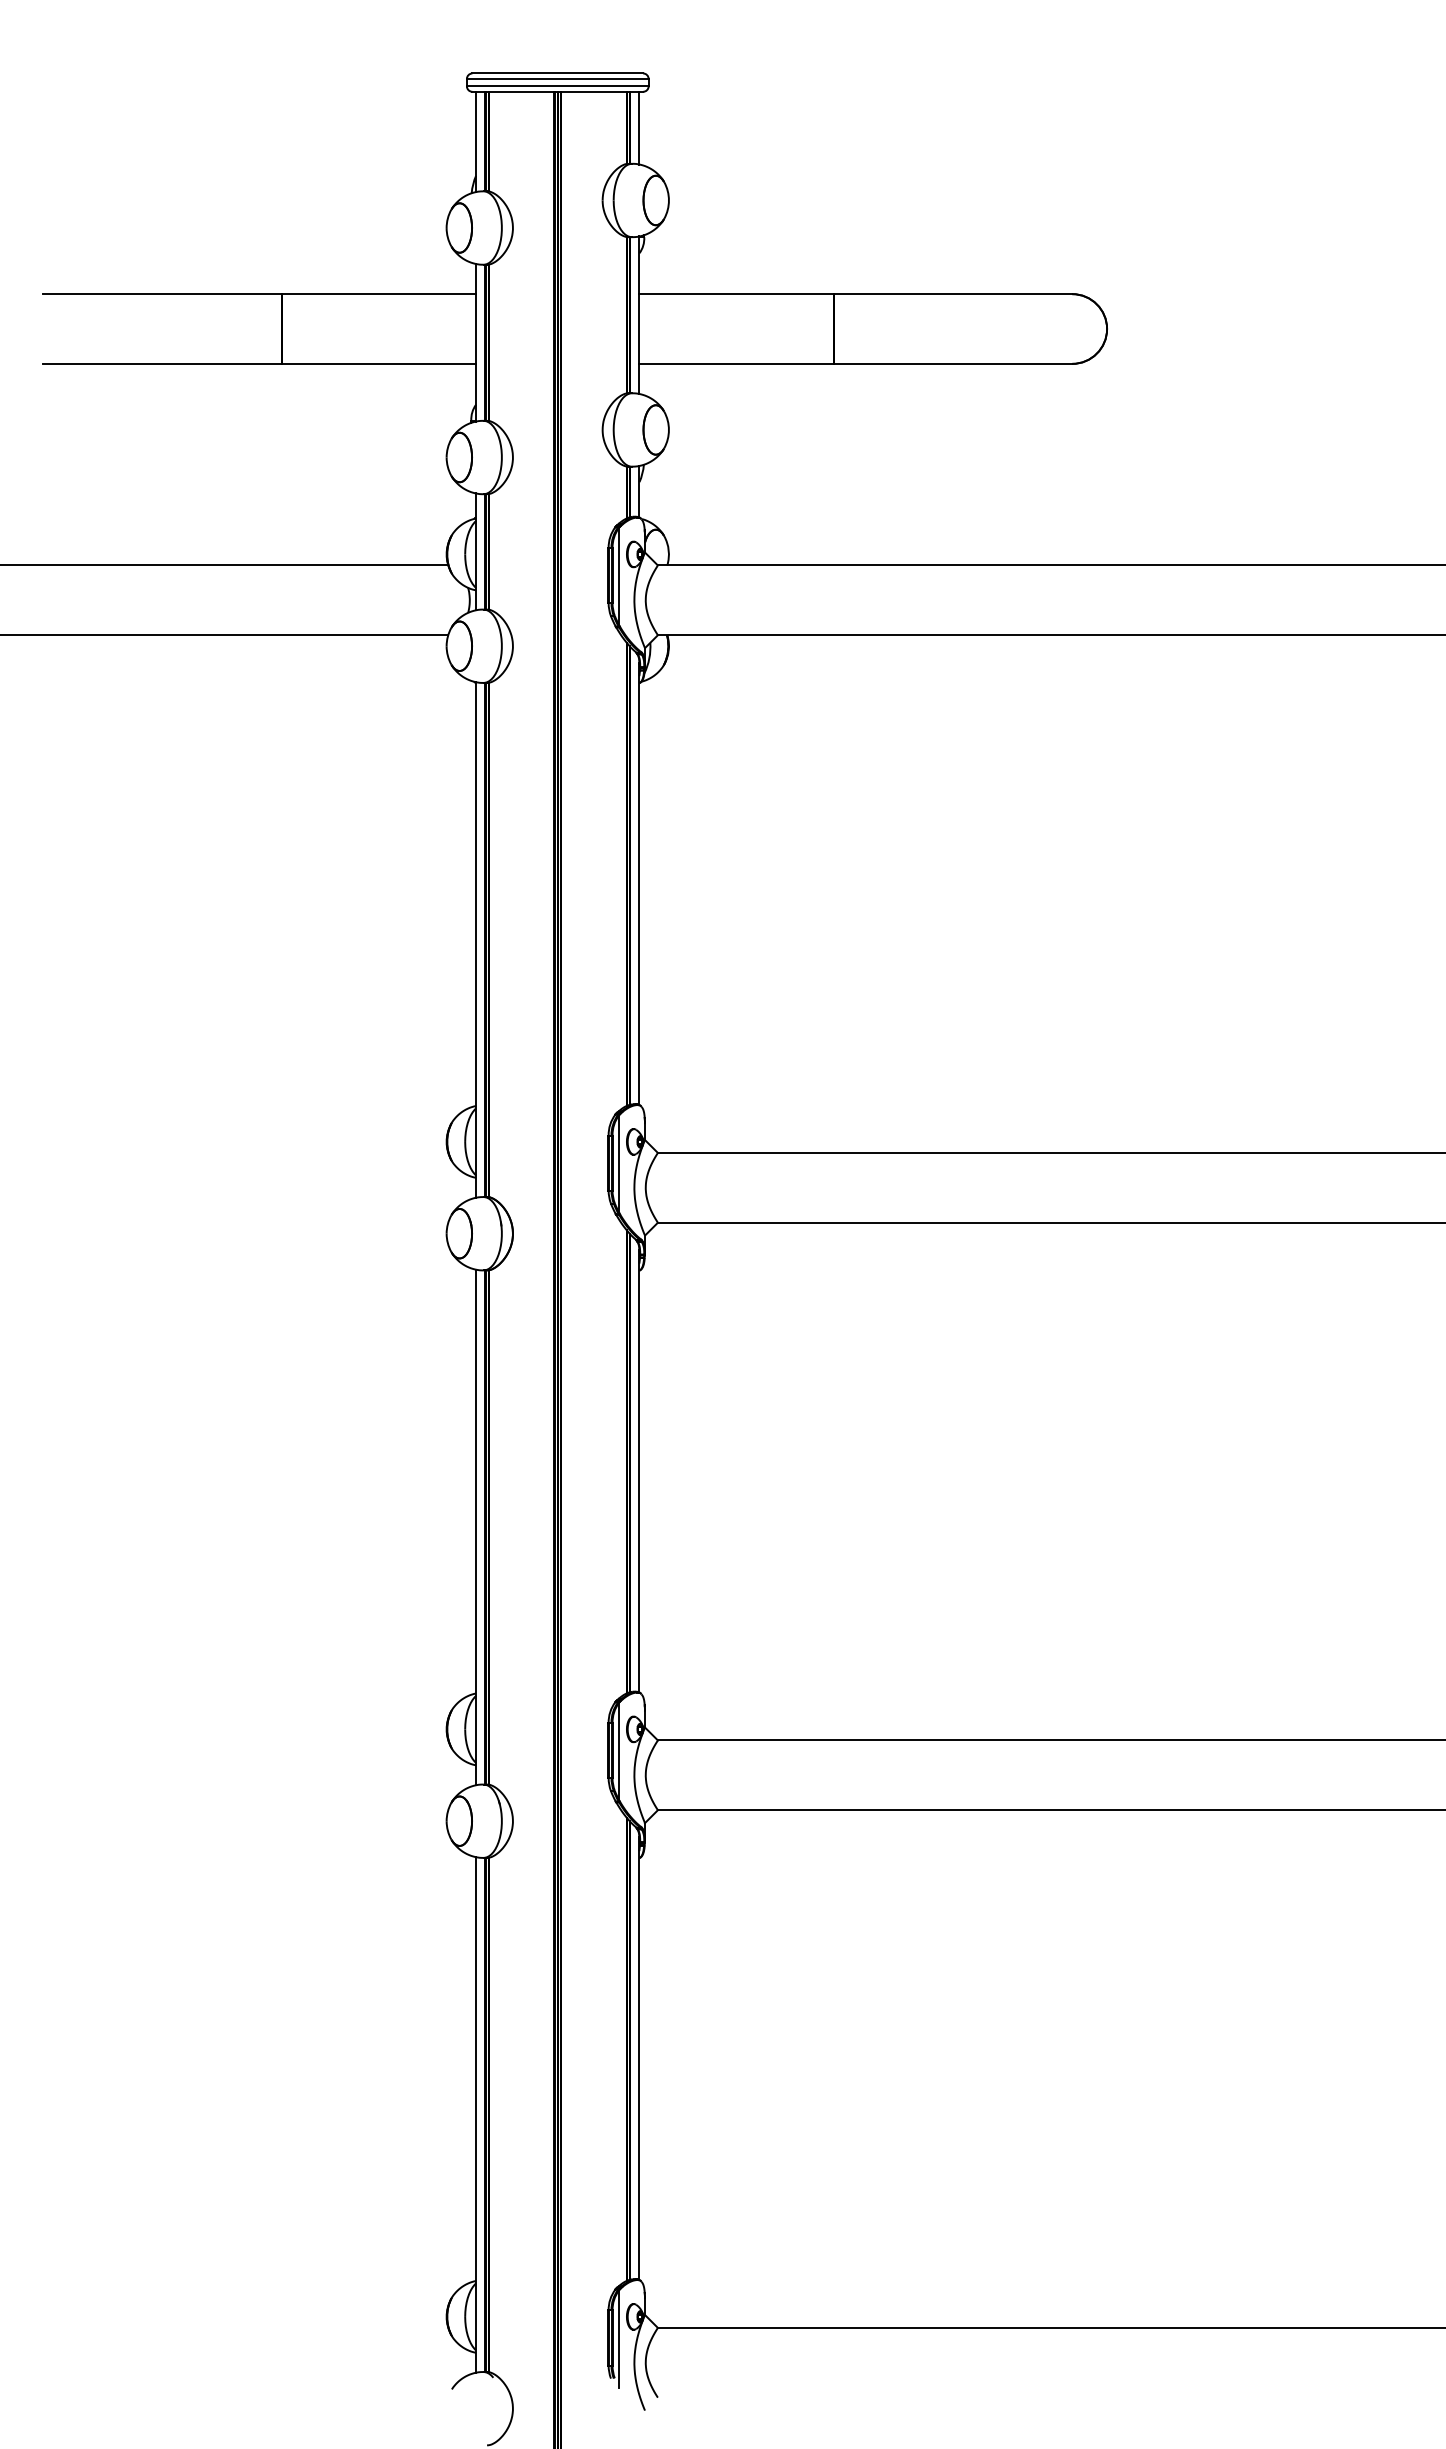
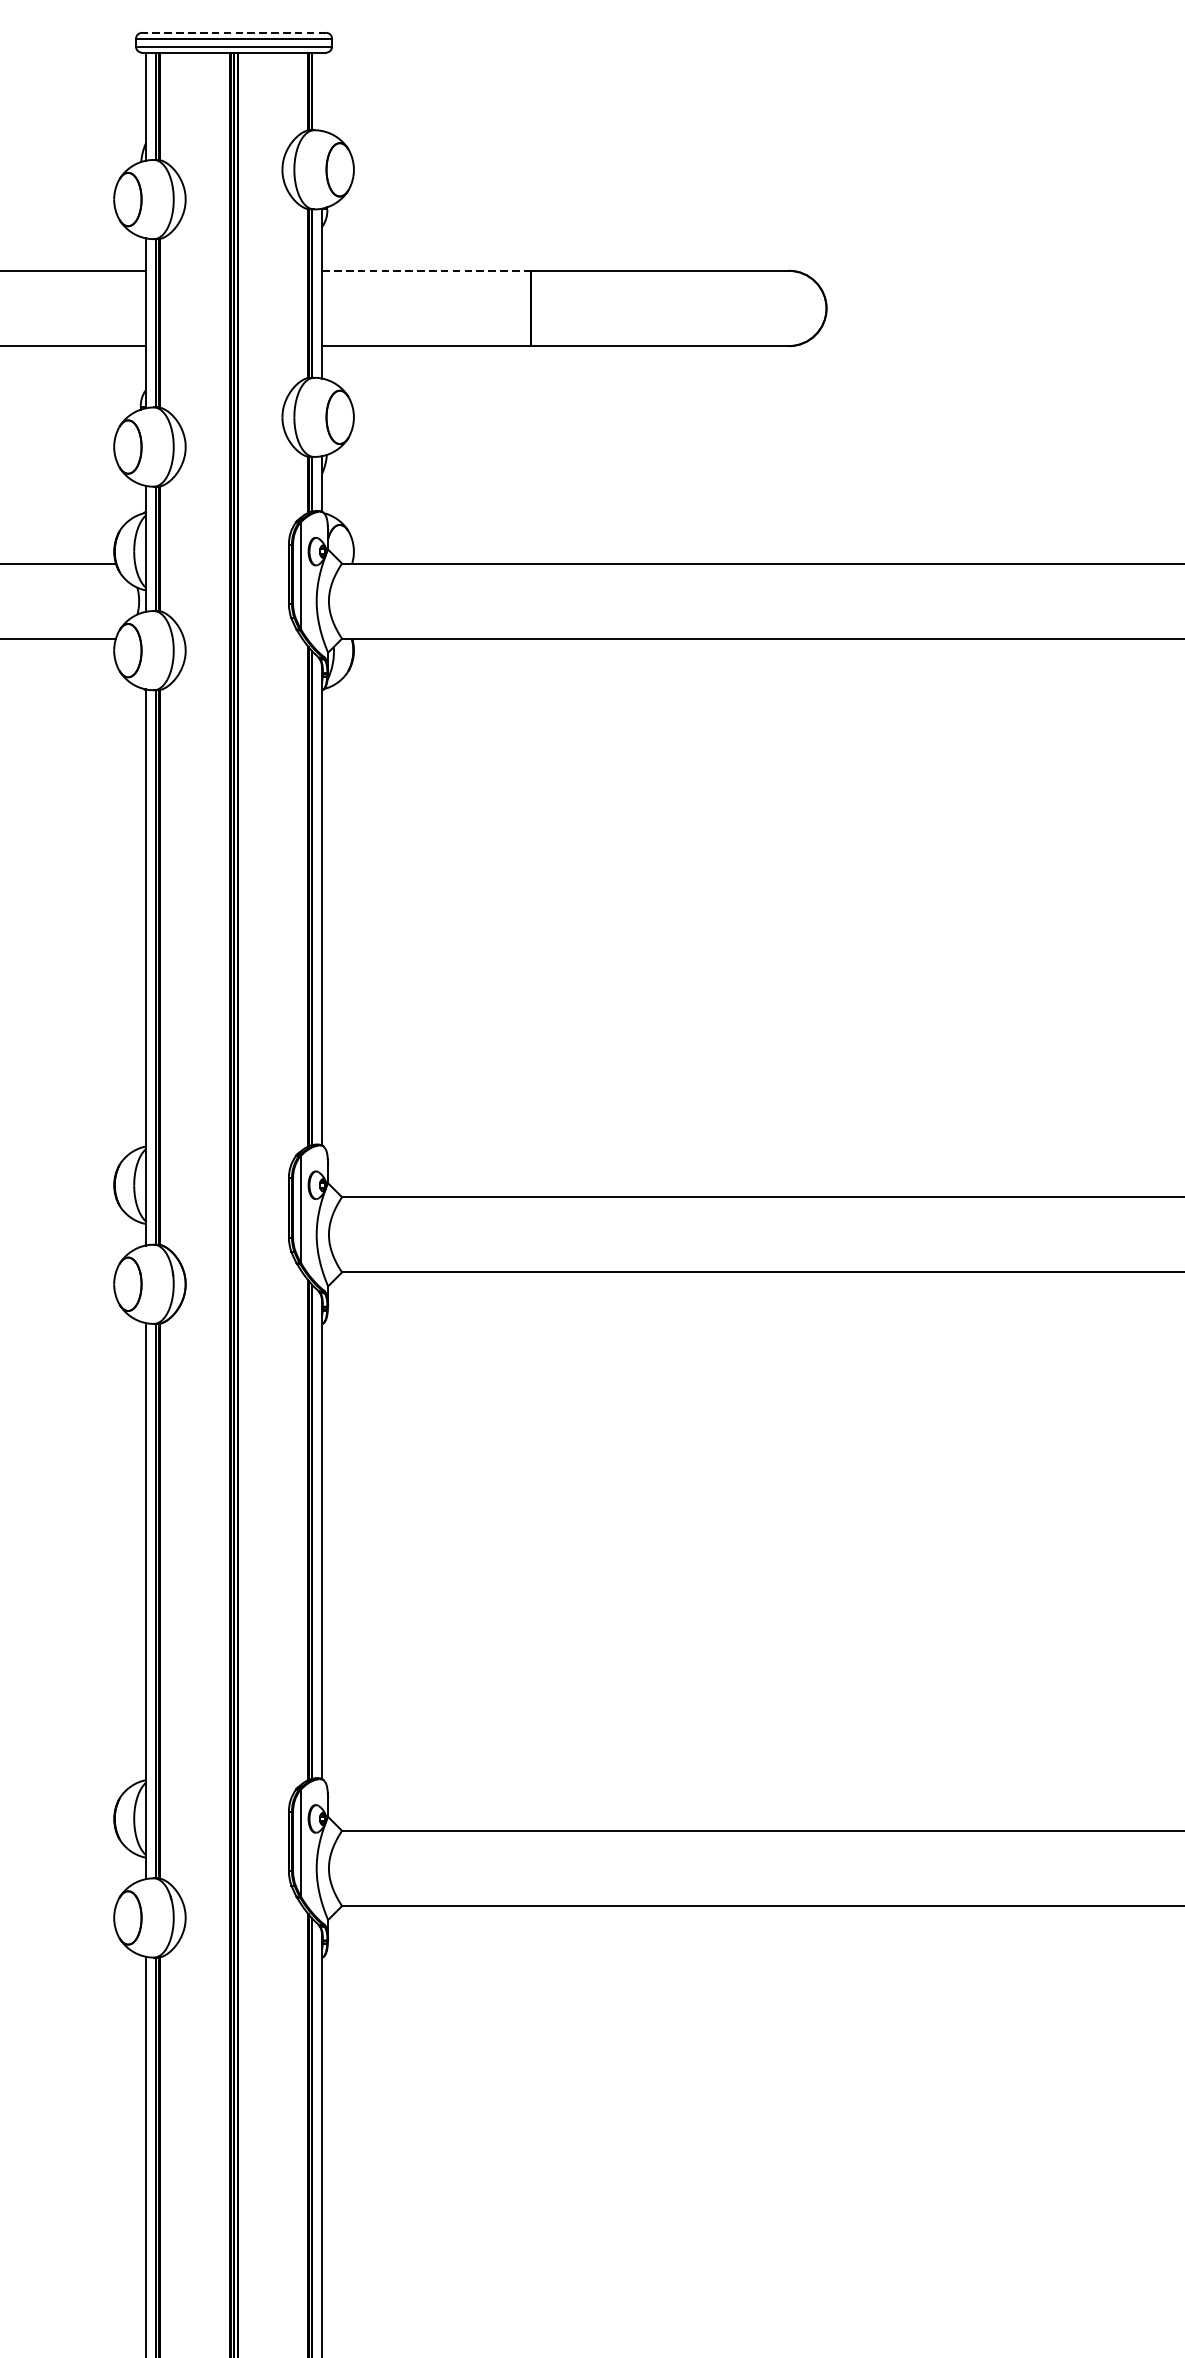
line: (557, 73) -> (233, 32), solid -> dashed
line: (639, 127) -> (322, 91), removed
line: (736, 294) -> (426, 271), solid -> dashed

